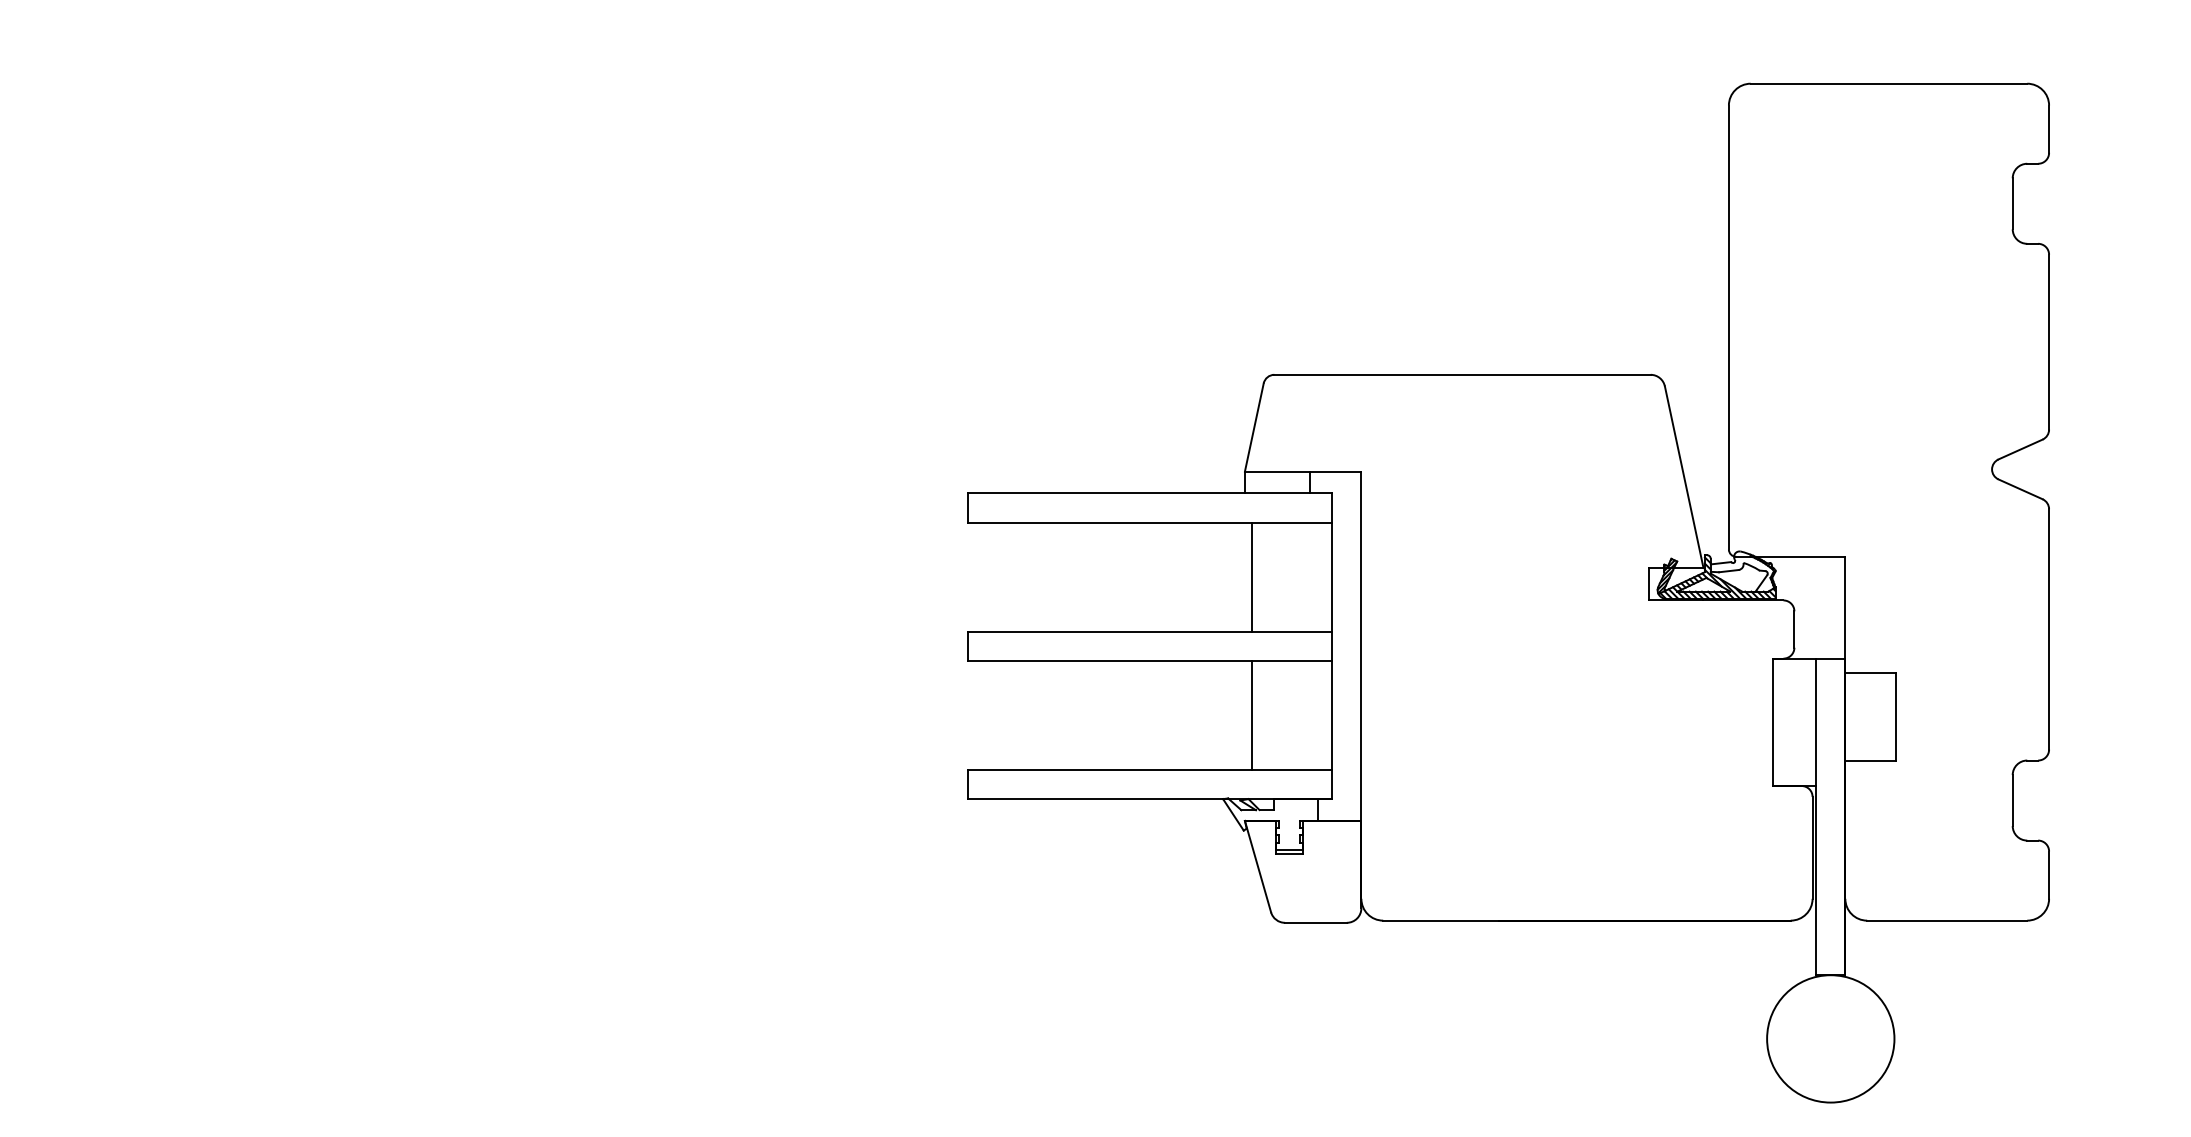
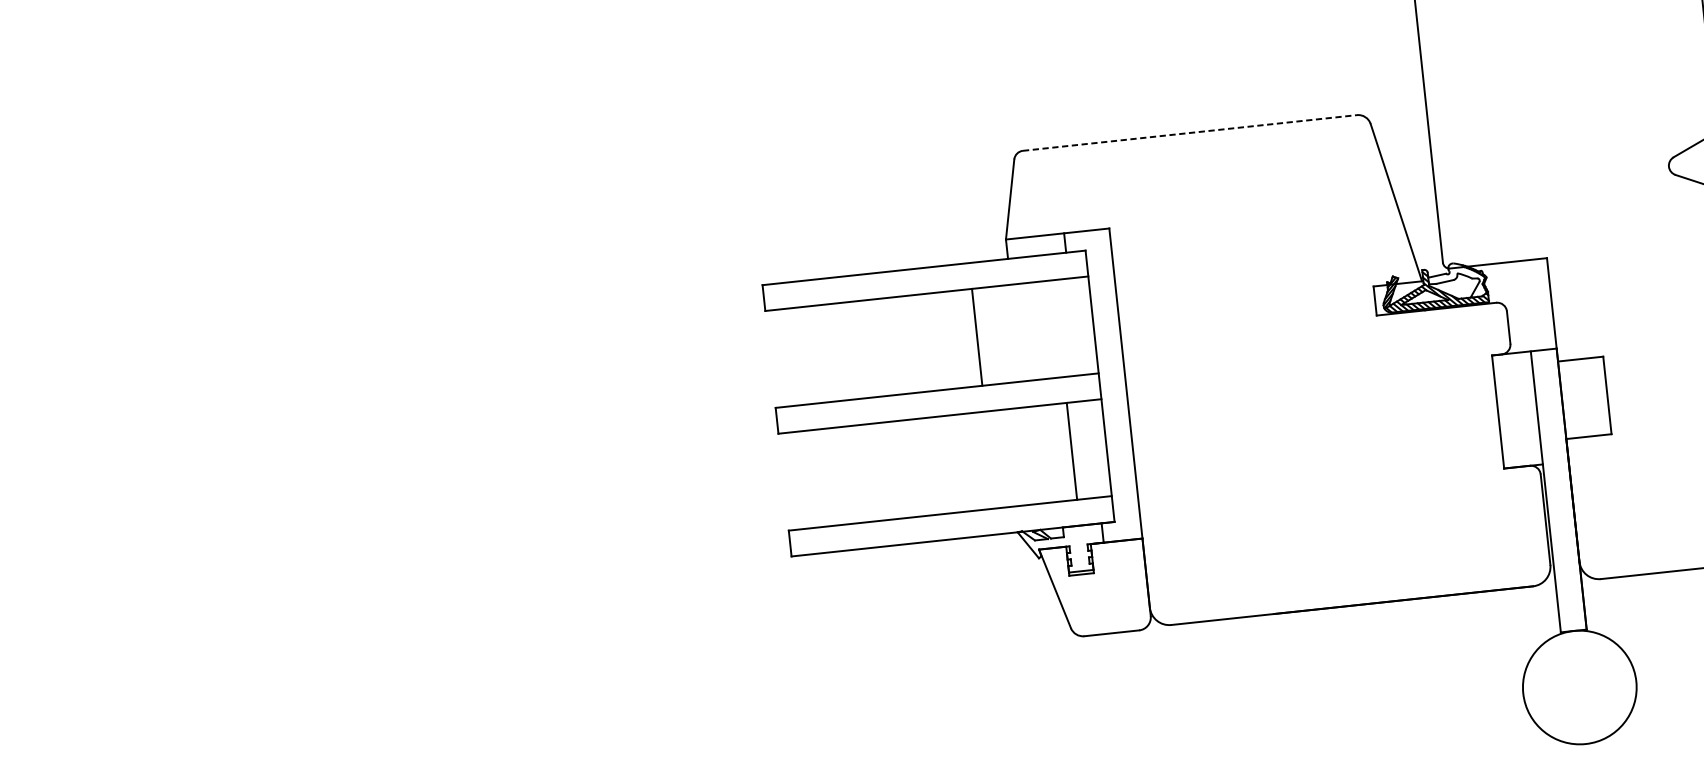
line: (1463, 374) -> (1190, 132), solid -> dashed
line: (1252, 576) -> (977, 336), moved
line: (1252, 715) -> (1072, 451), moved

